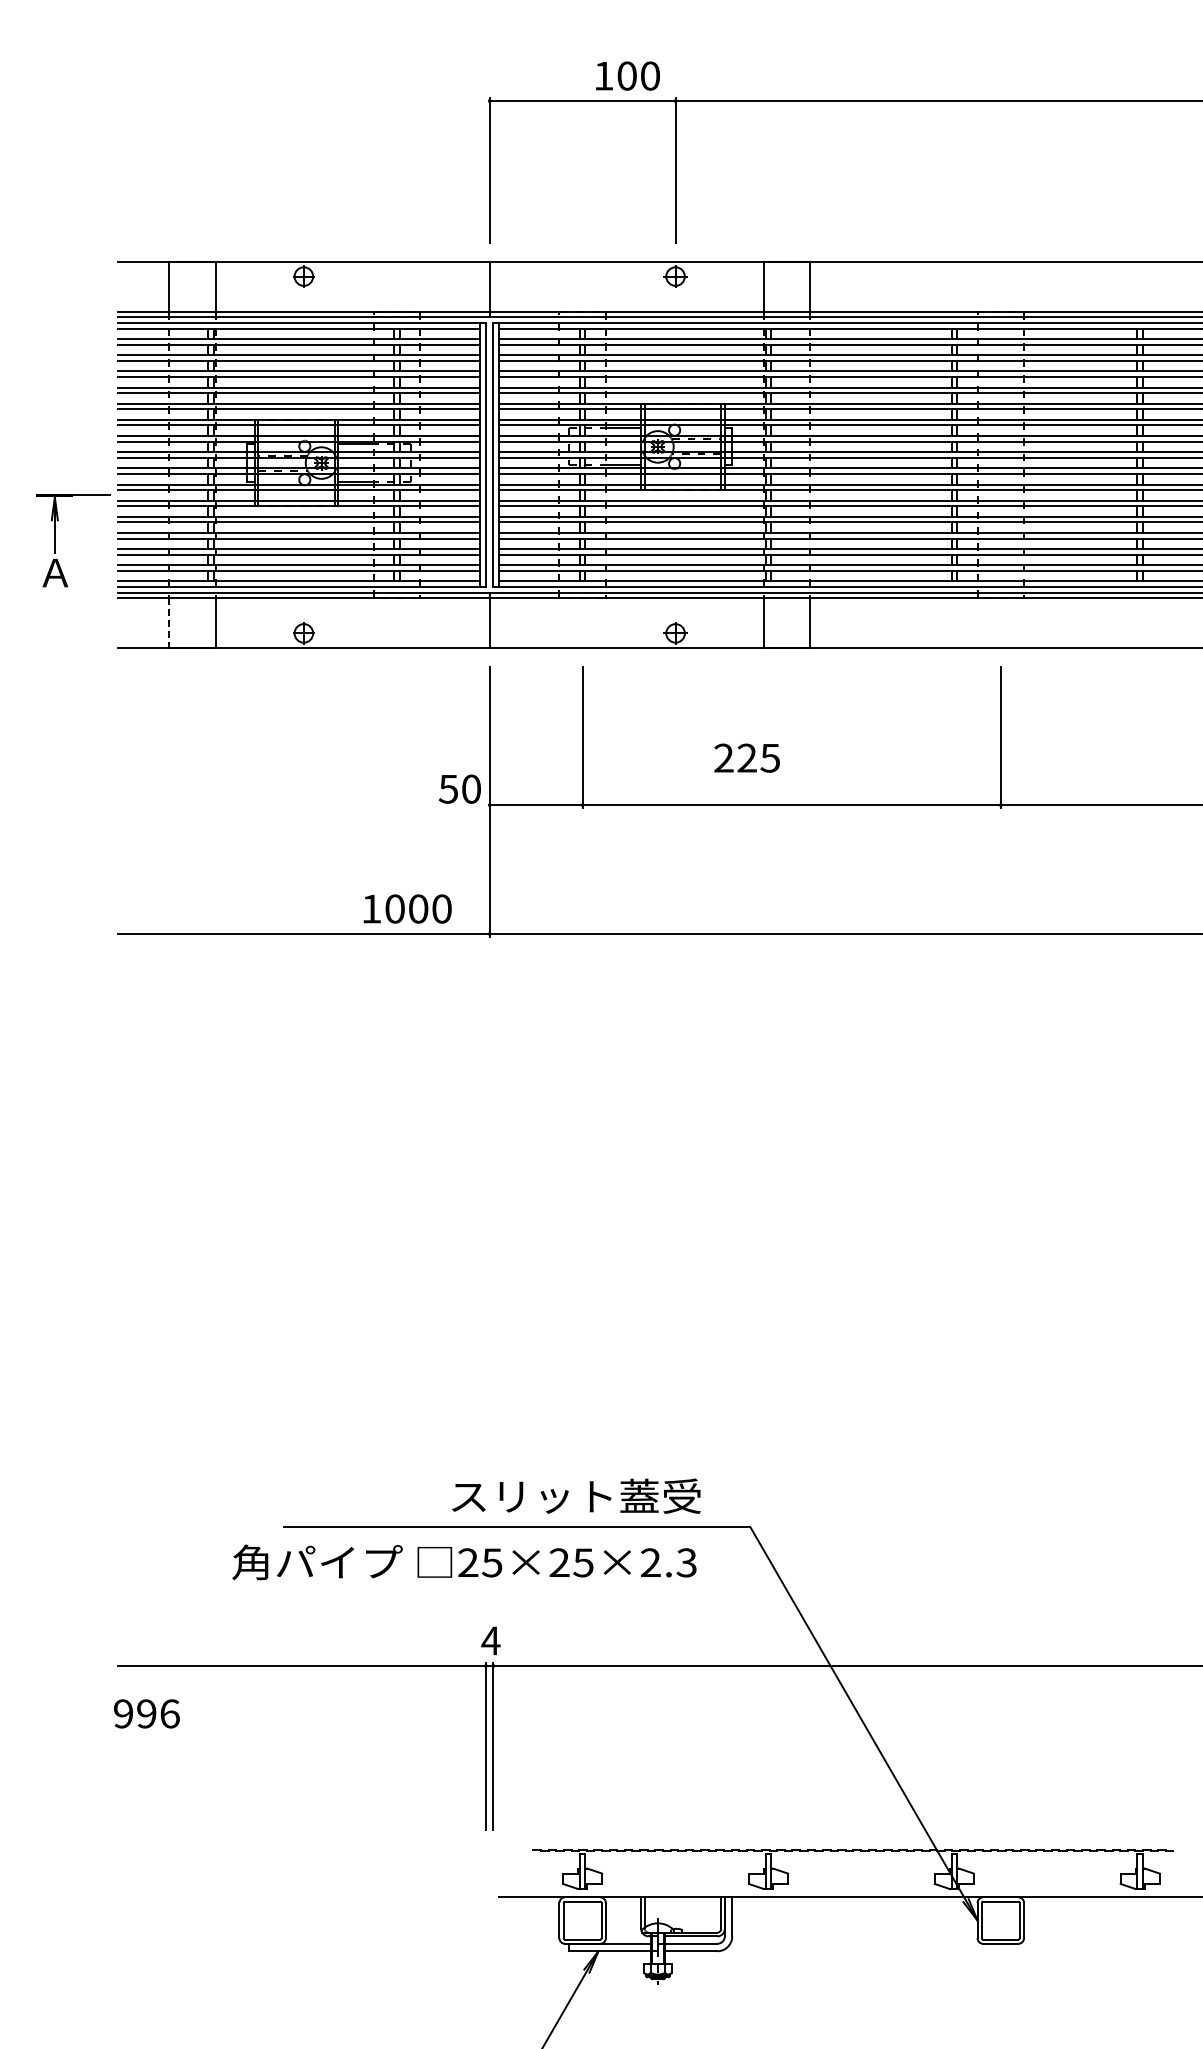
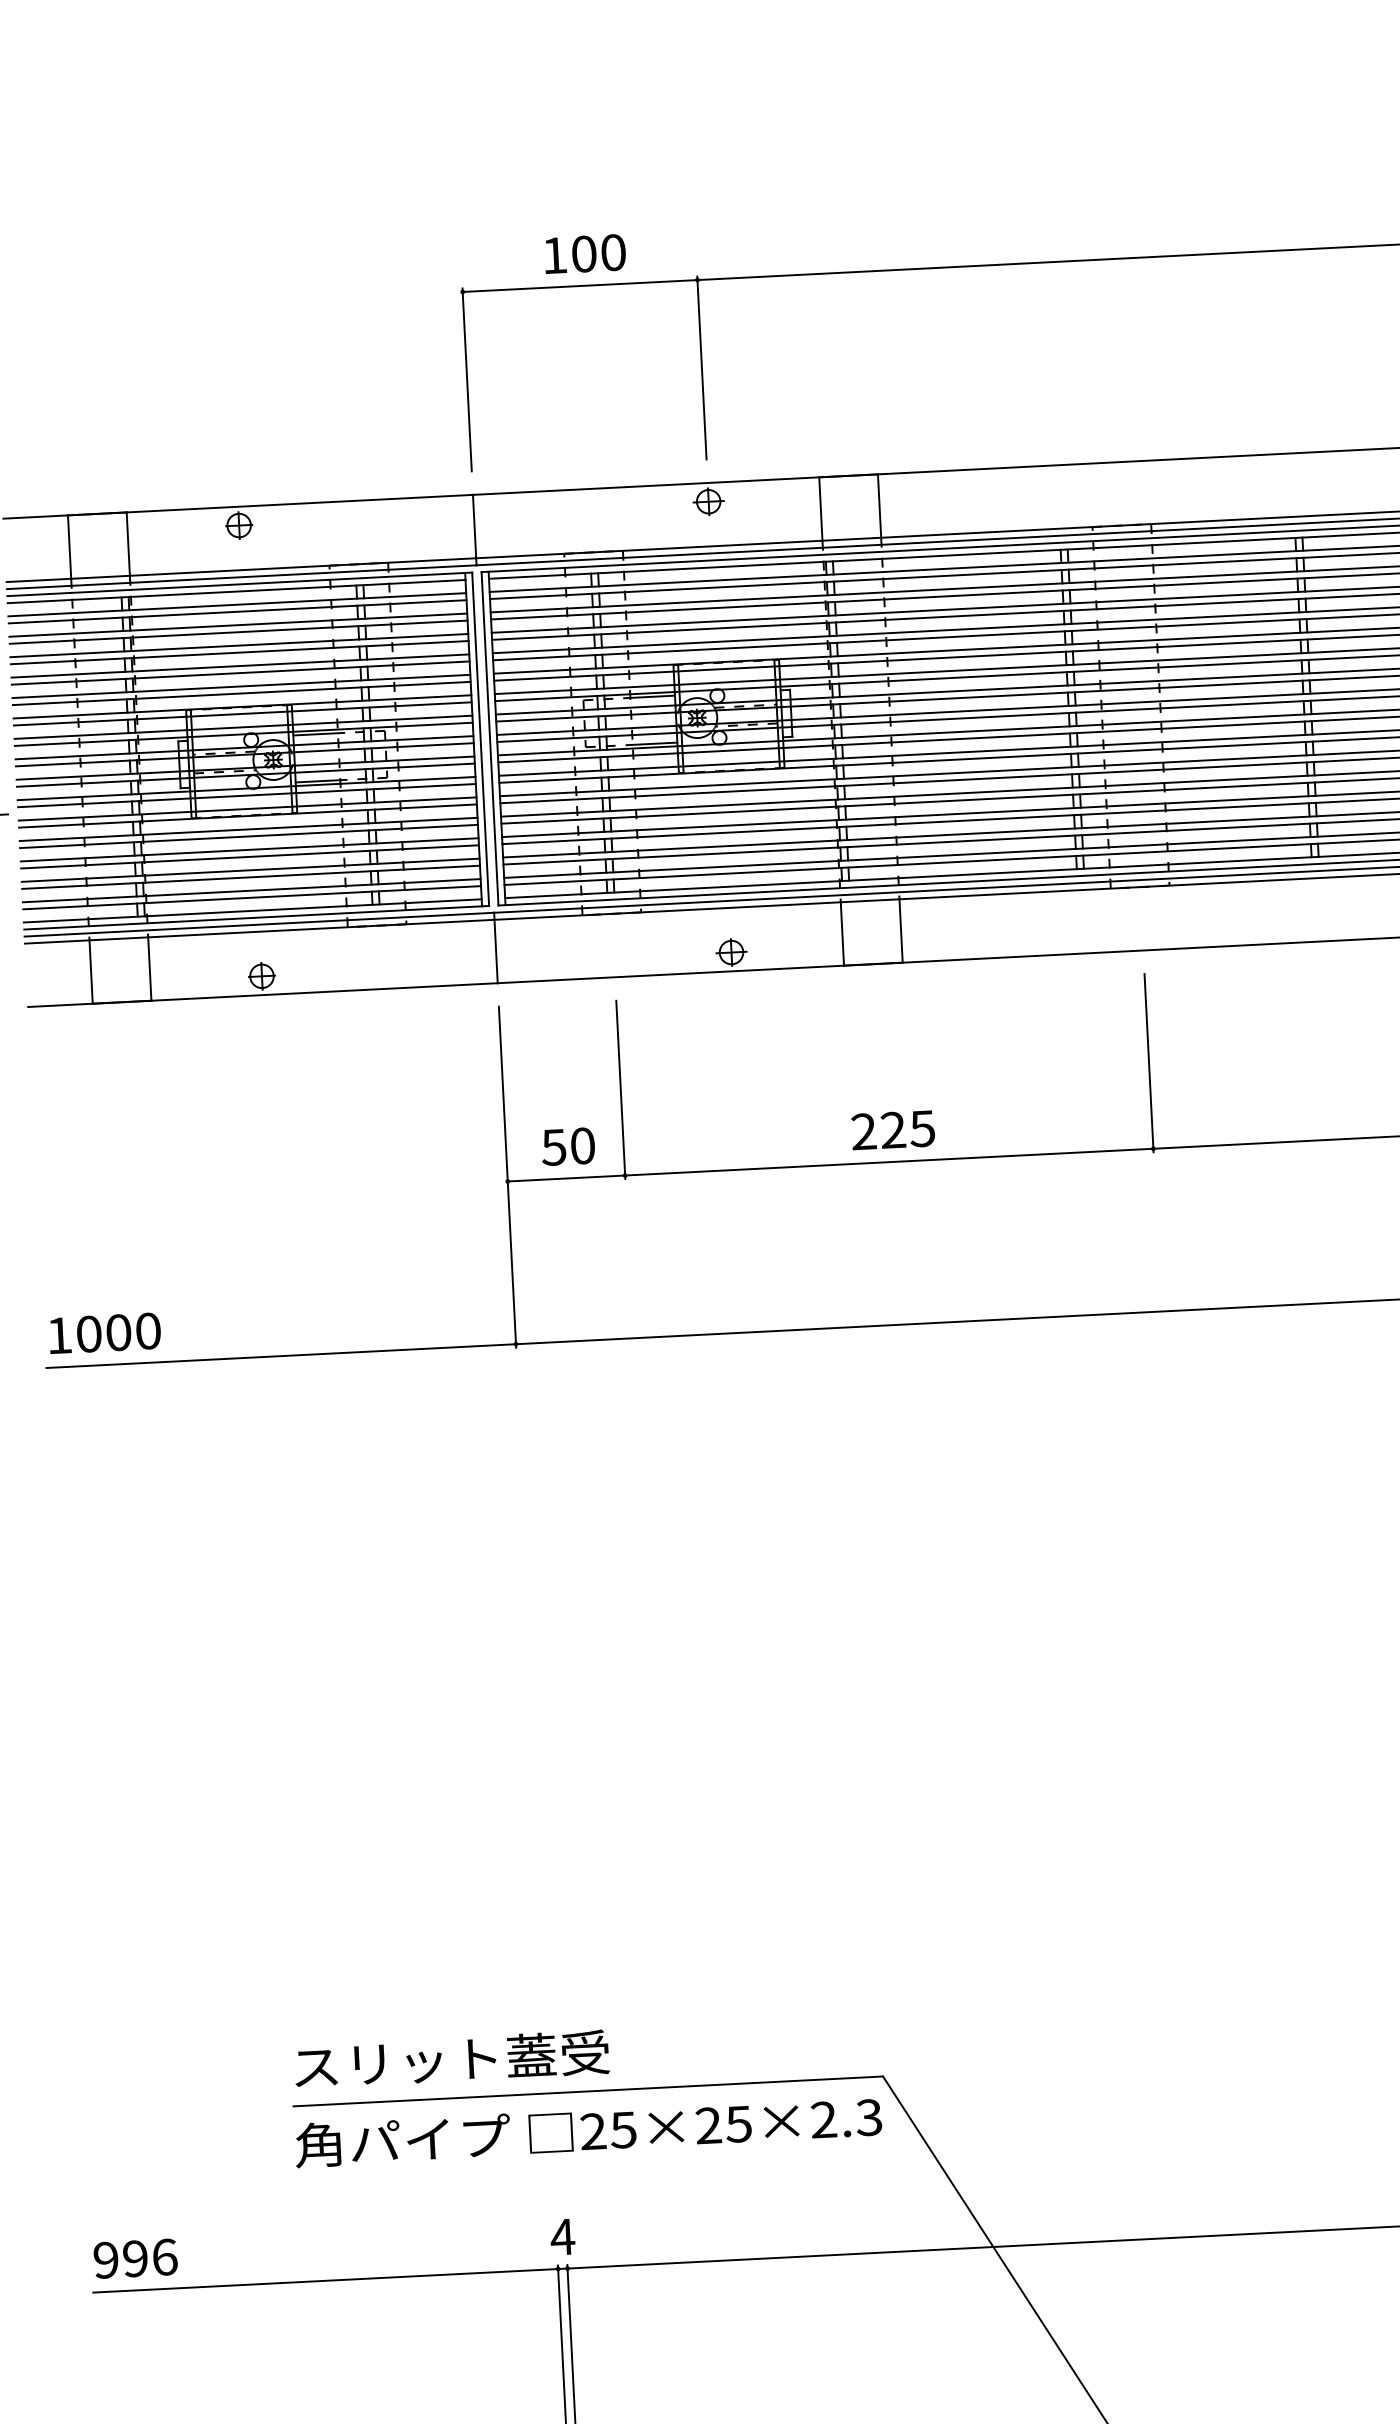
text: (627, 75) -> (584, 253), moved
line: (169, 623) -> (91, 972), dashed -> solid
text: (746, 757) -> (892, 1129), moved
text: (459, 788) -> (567, 1145), moved
text: (407, 908) -> (104, 1332), moved
text: (576, 1495) -> (451, 2058), moved
text: (464, 1562) -> (588, 2131), moved
text: (146, 1713) -> (135, 2258), moved

